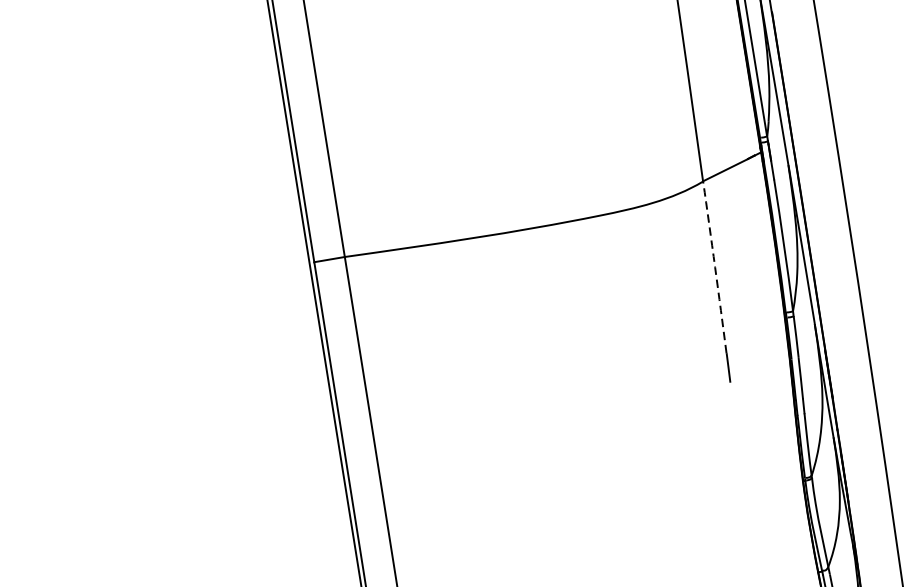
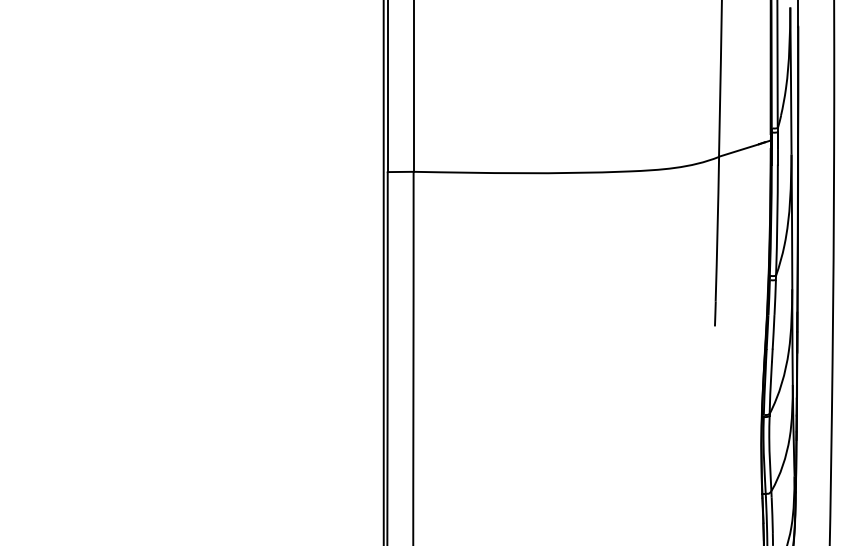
arc: (715, 267) -> (717, 229), dashed -> solid

